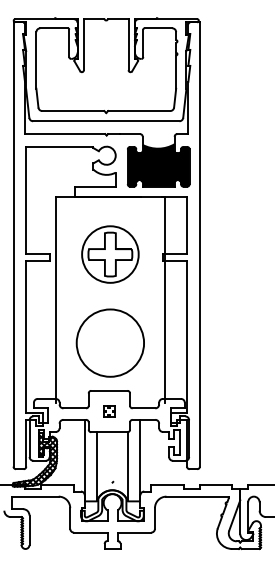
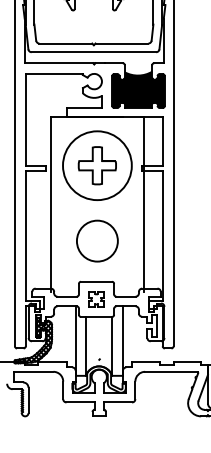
circle: (109, 254) -> (96, 165), size x1.43
circle: (110, 343) -> (97, 241), size x0.71
part: (109, 411) -> (96, 299), size x1.67

